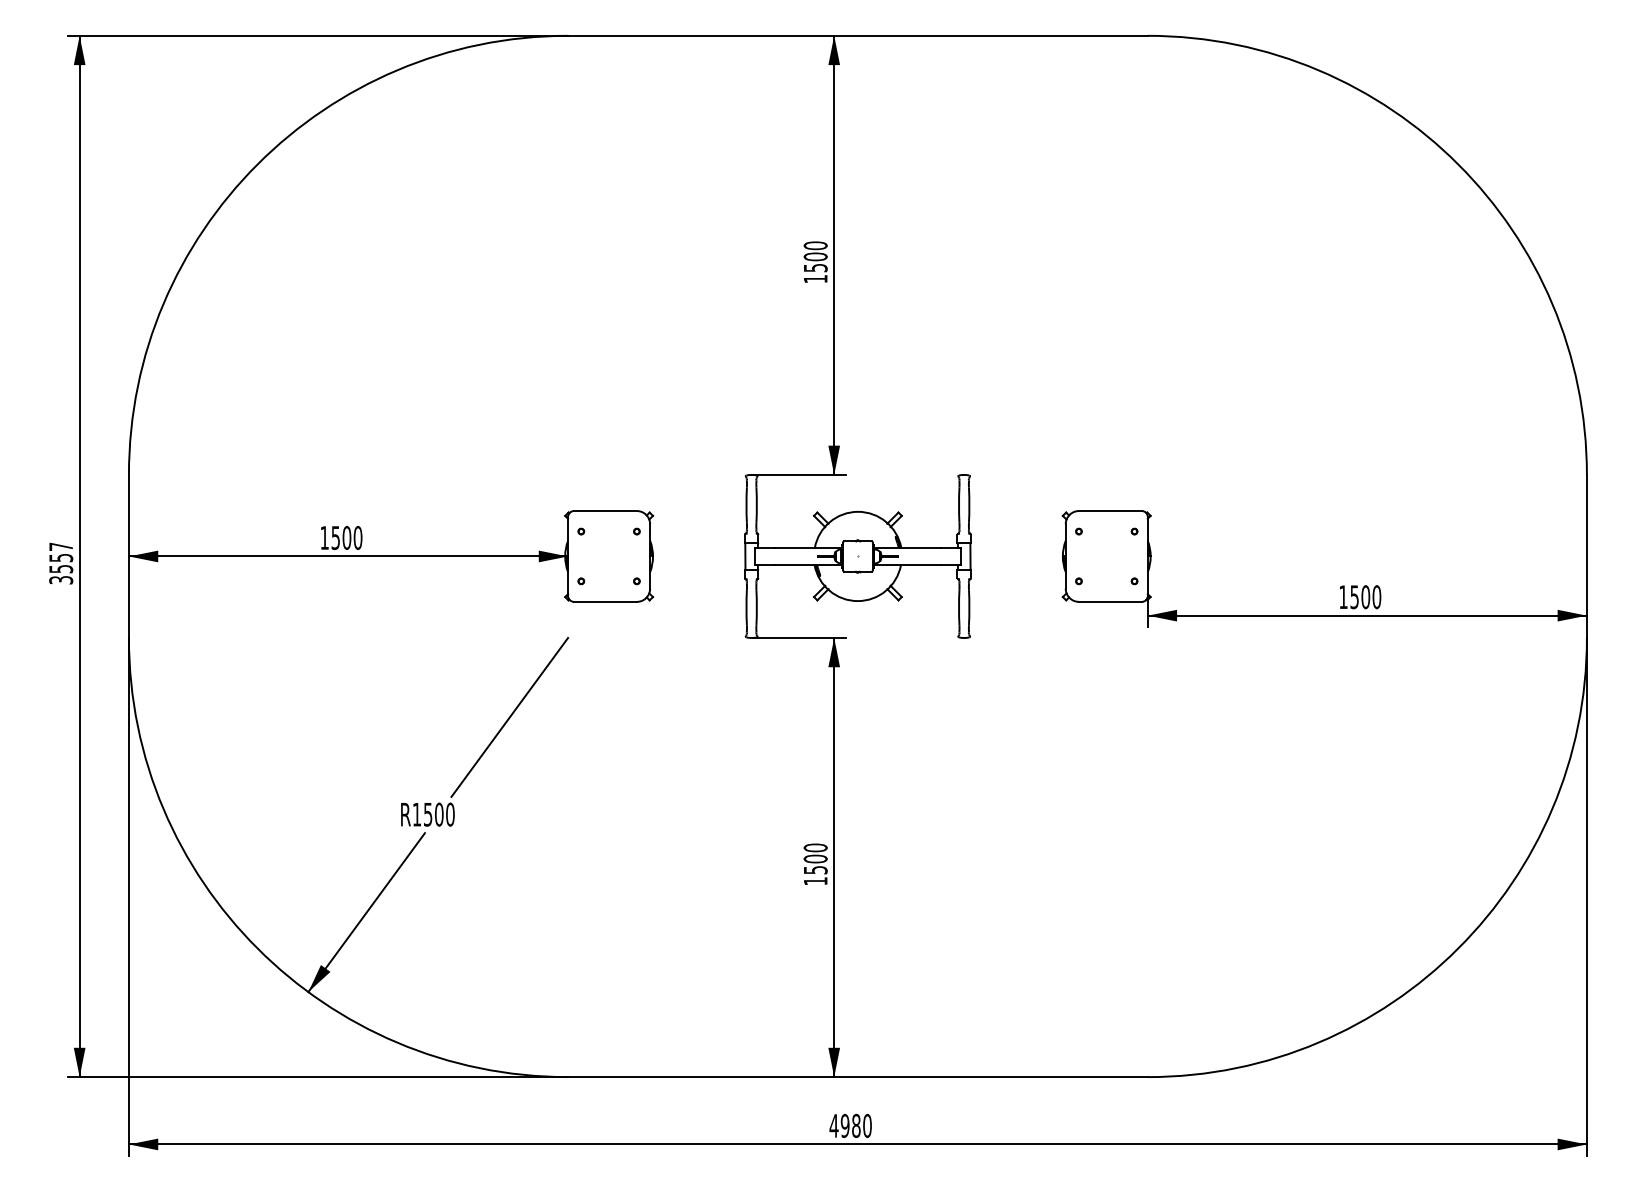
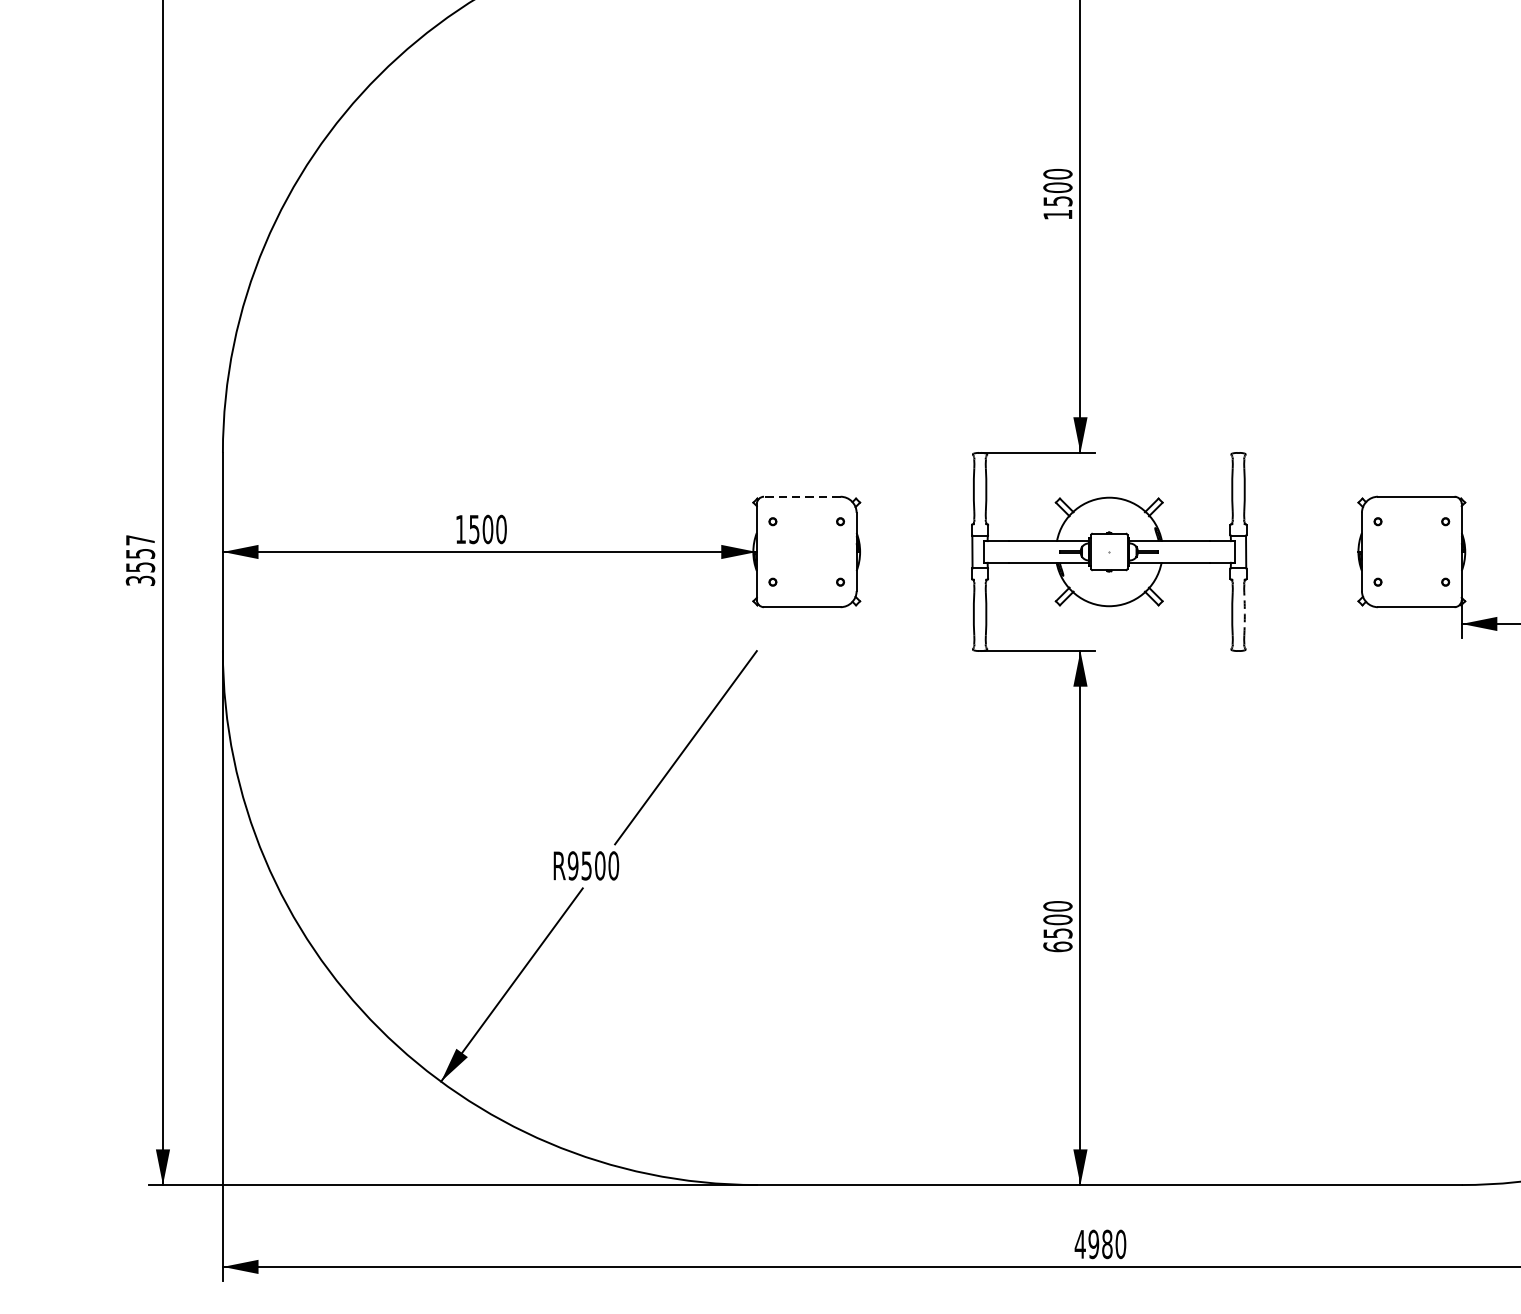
line: (604, 511) -> (801, 497), solid -> dashed
arc: (969, 607) -> (1244, 614), solid -> dashed
text: (416, 814) -> (572, 865), R1500 -> R9500
text: (815, 880) -> (1057, 945), 1500 -> 6500

